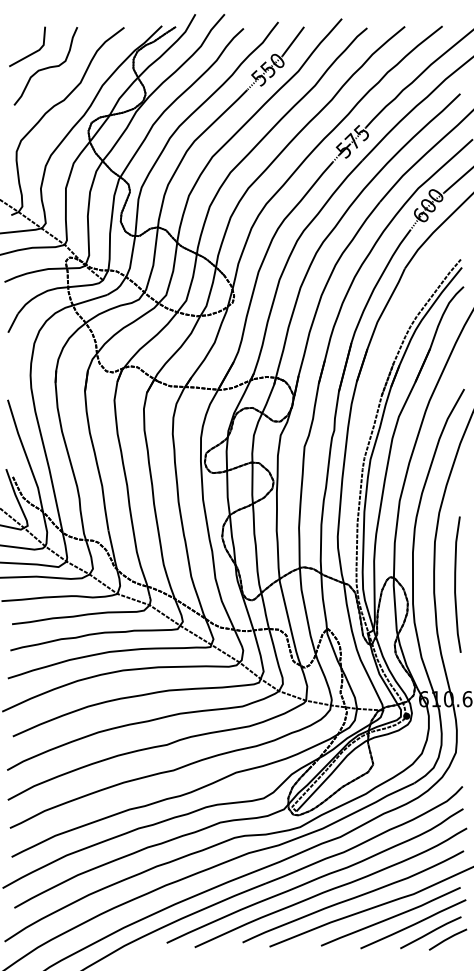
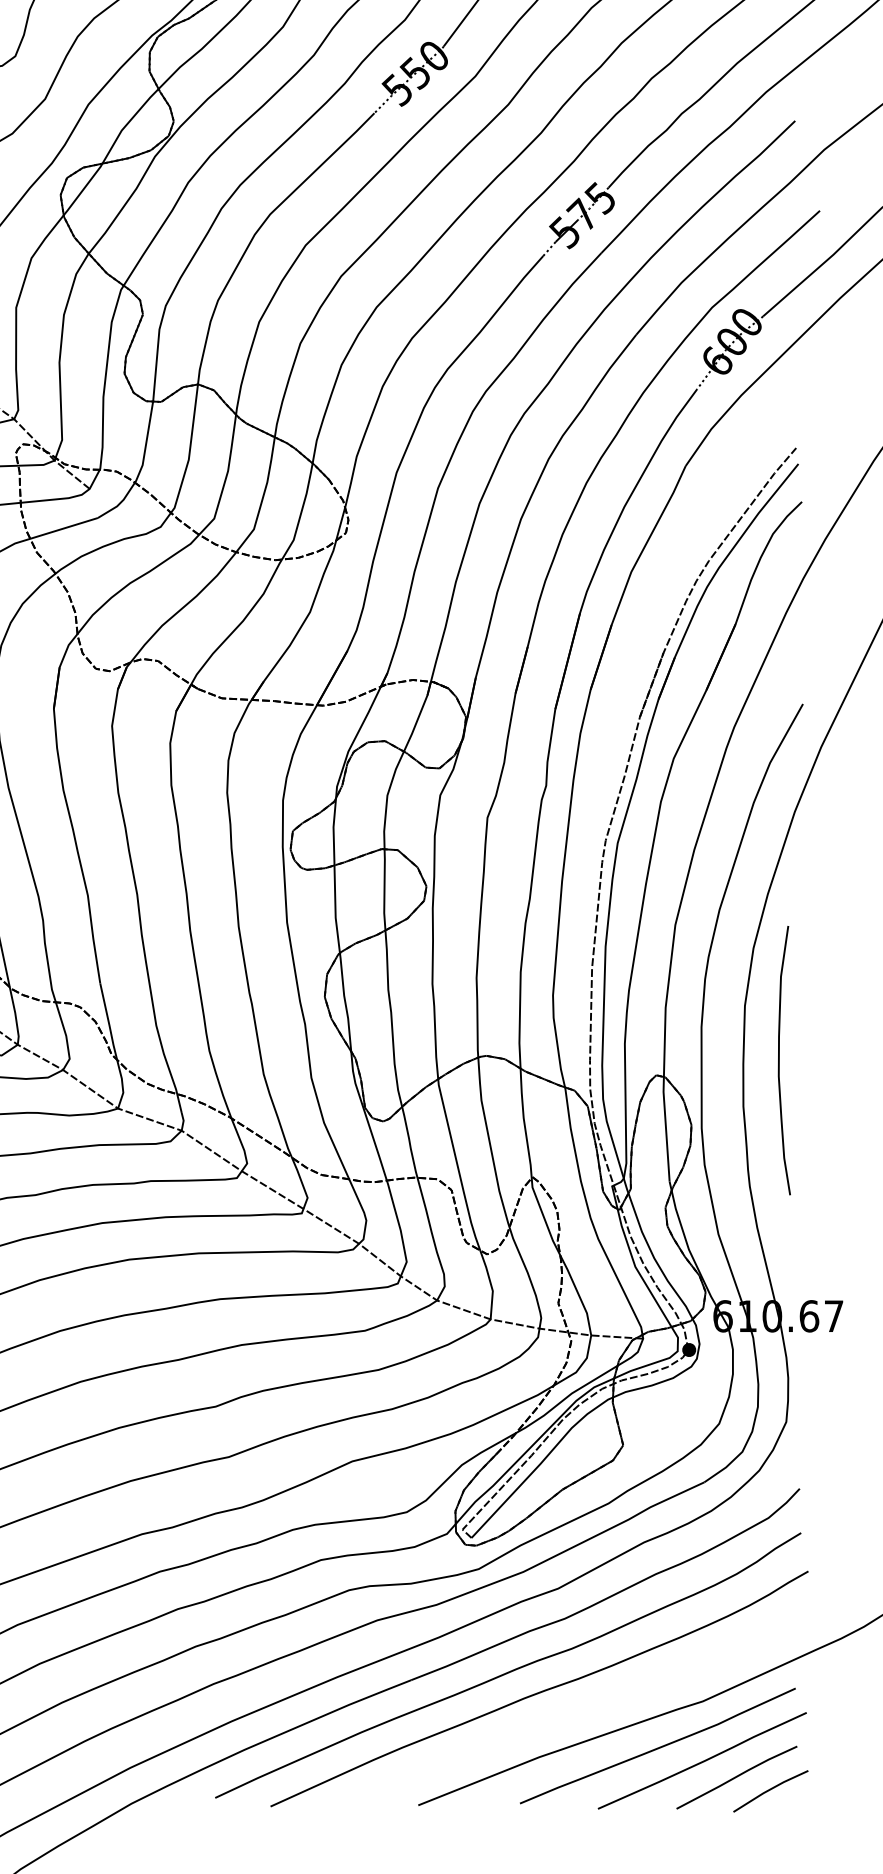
curve: (455, 584) -> (779, 1060), moved
curve: (354, 896) -> (586, 1706), removed

